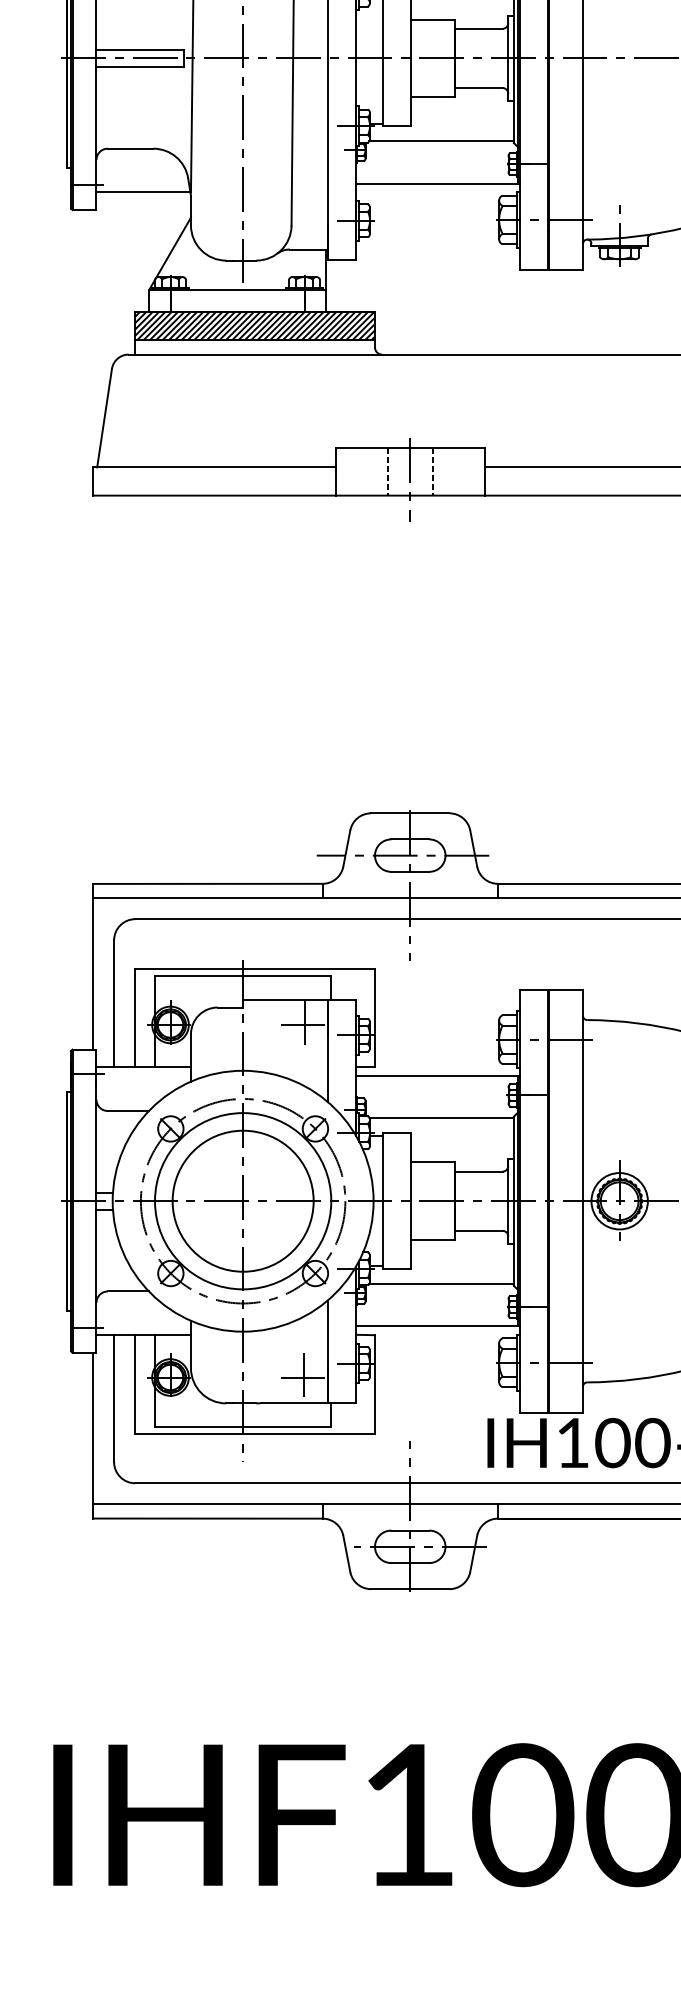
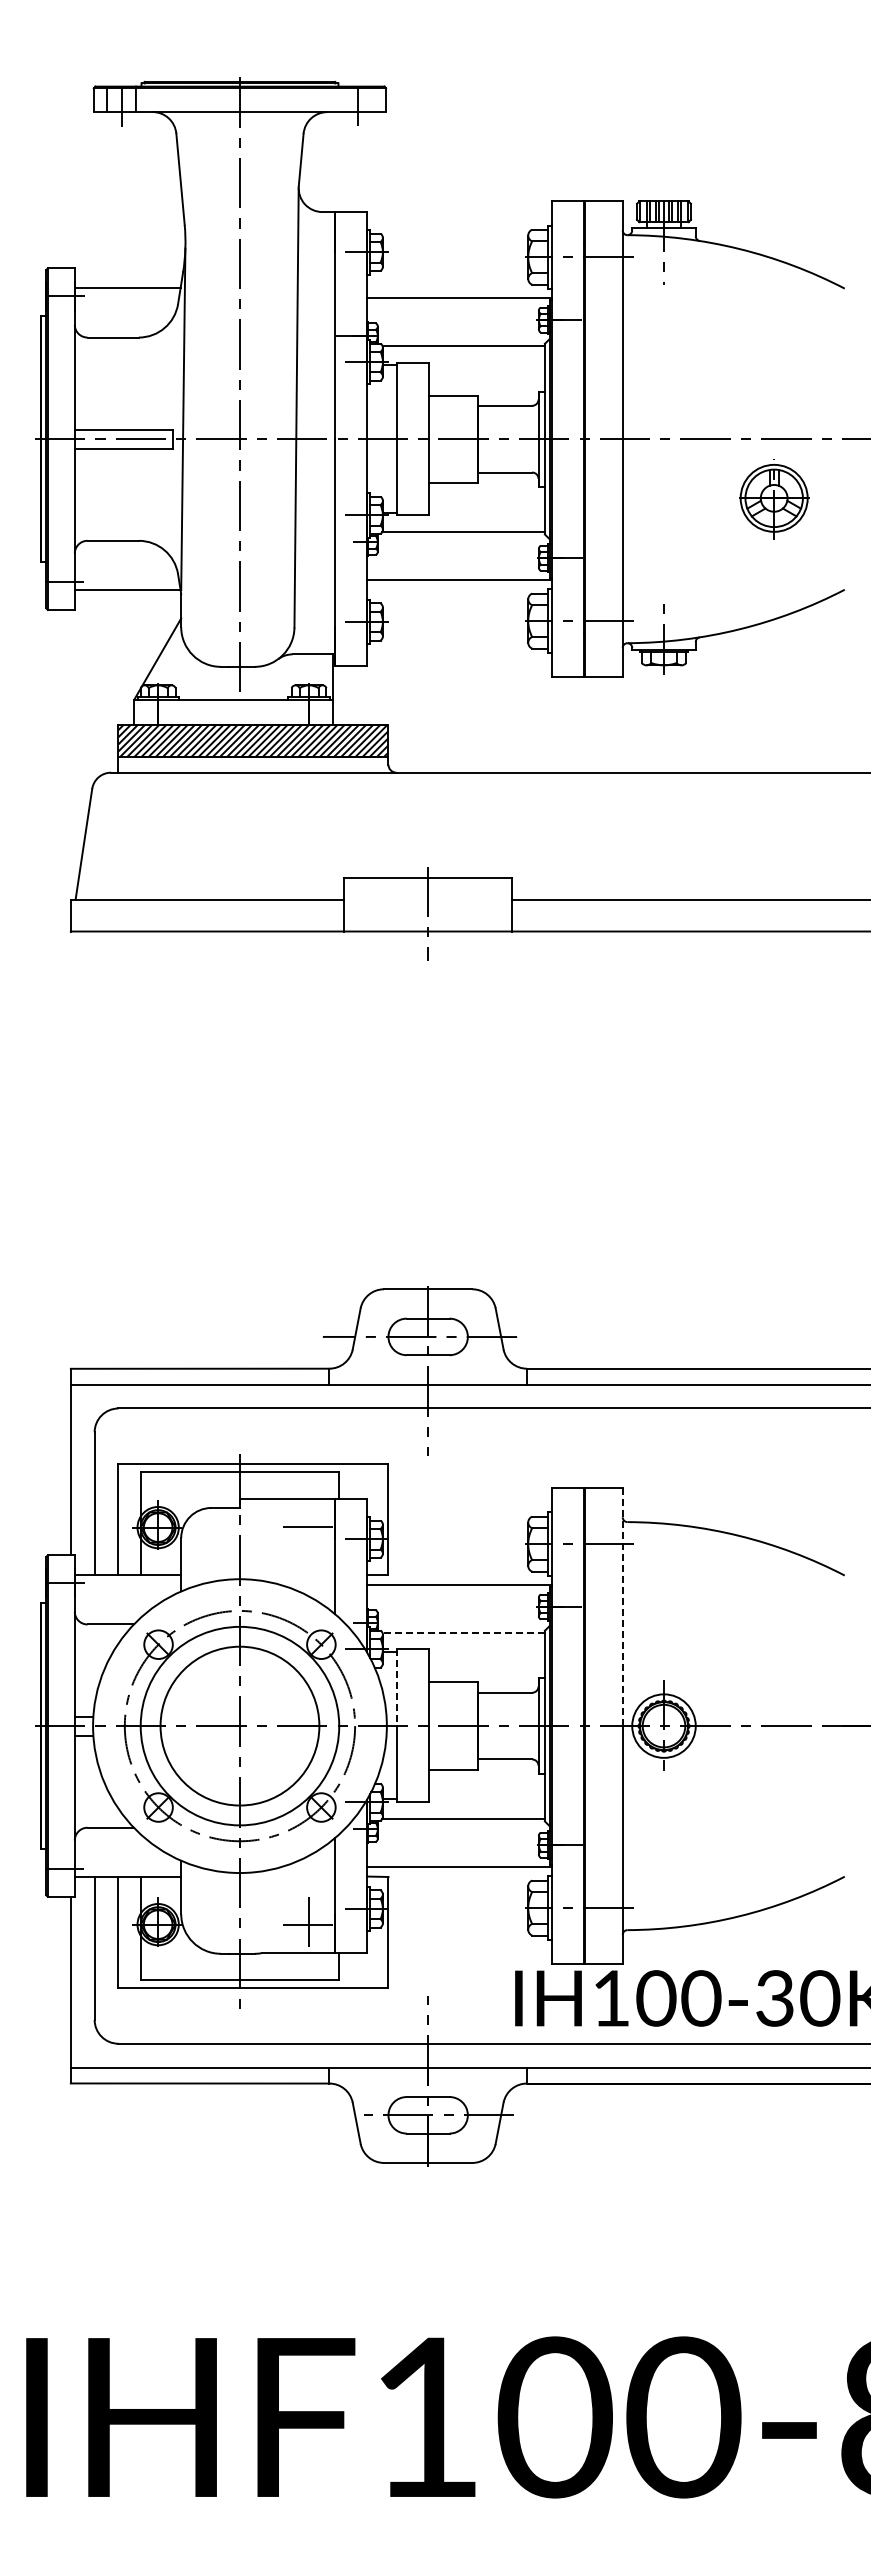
line: (387, 471) -> (402, 904), removed
line: (432, 471) -> (453, 904), removed
line: (304, 1023) -> (309, 1526), removed
line: (582, 1095) -> (622, 1607), solid -> dashed
line: (441, 1118) -> (463, 1632), solid -> dashed
line: (383, 1166) -> (397, 1687), solid -> dashed

